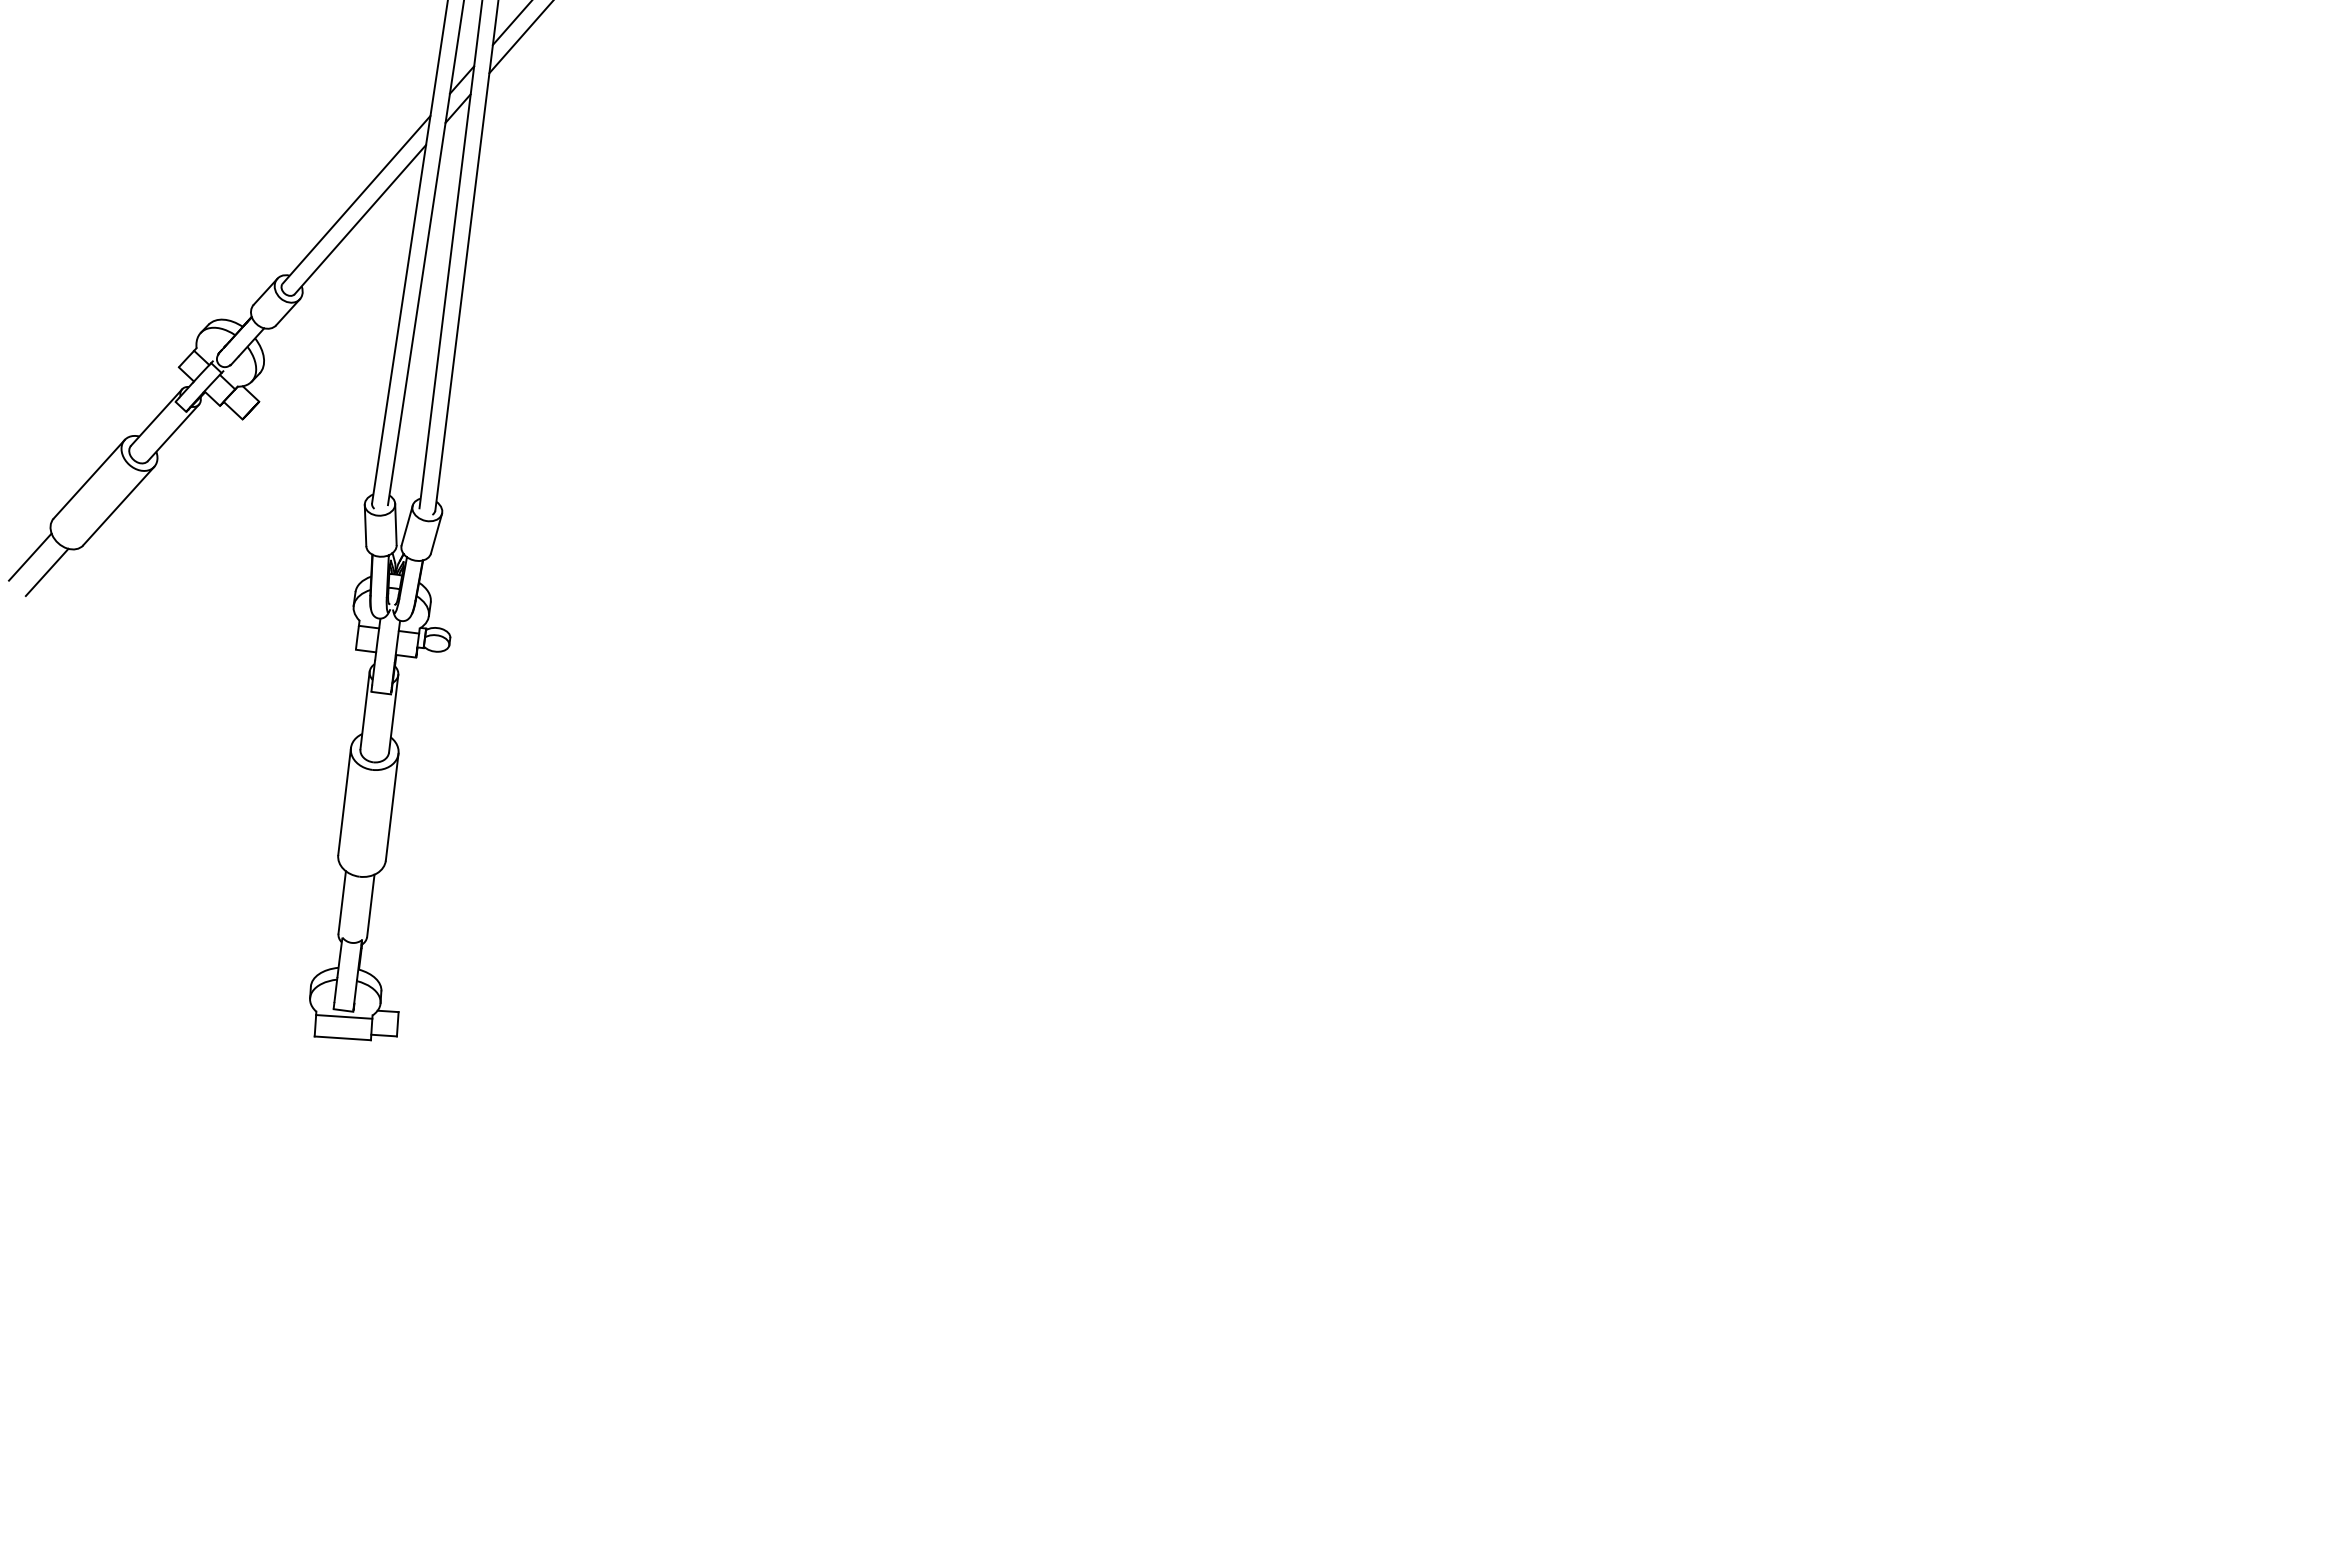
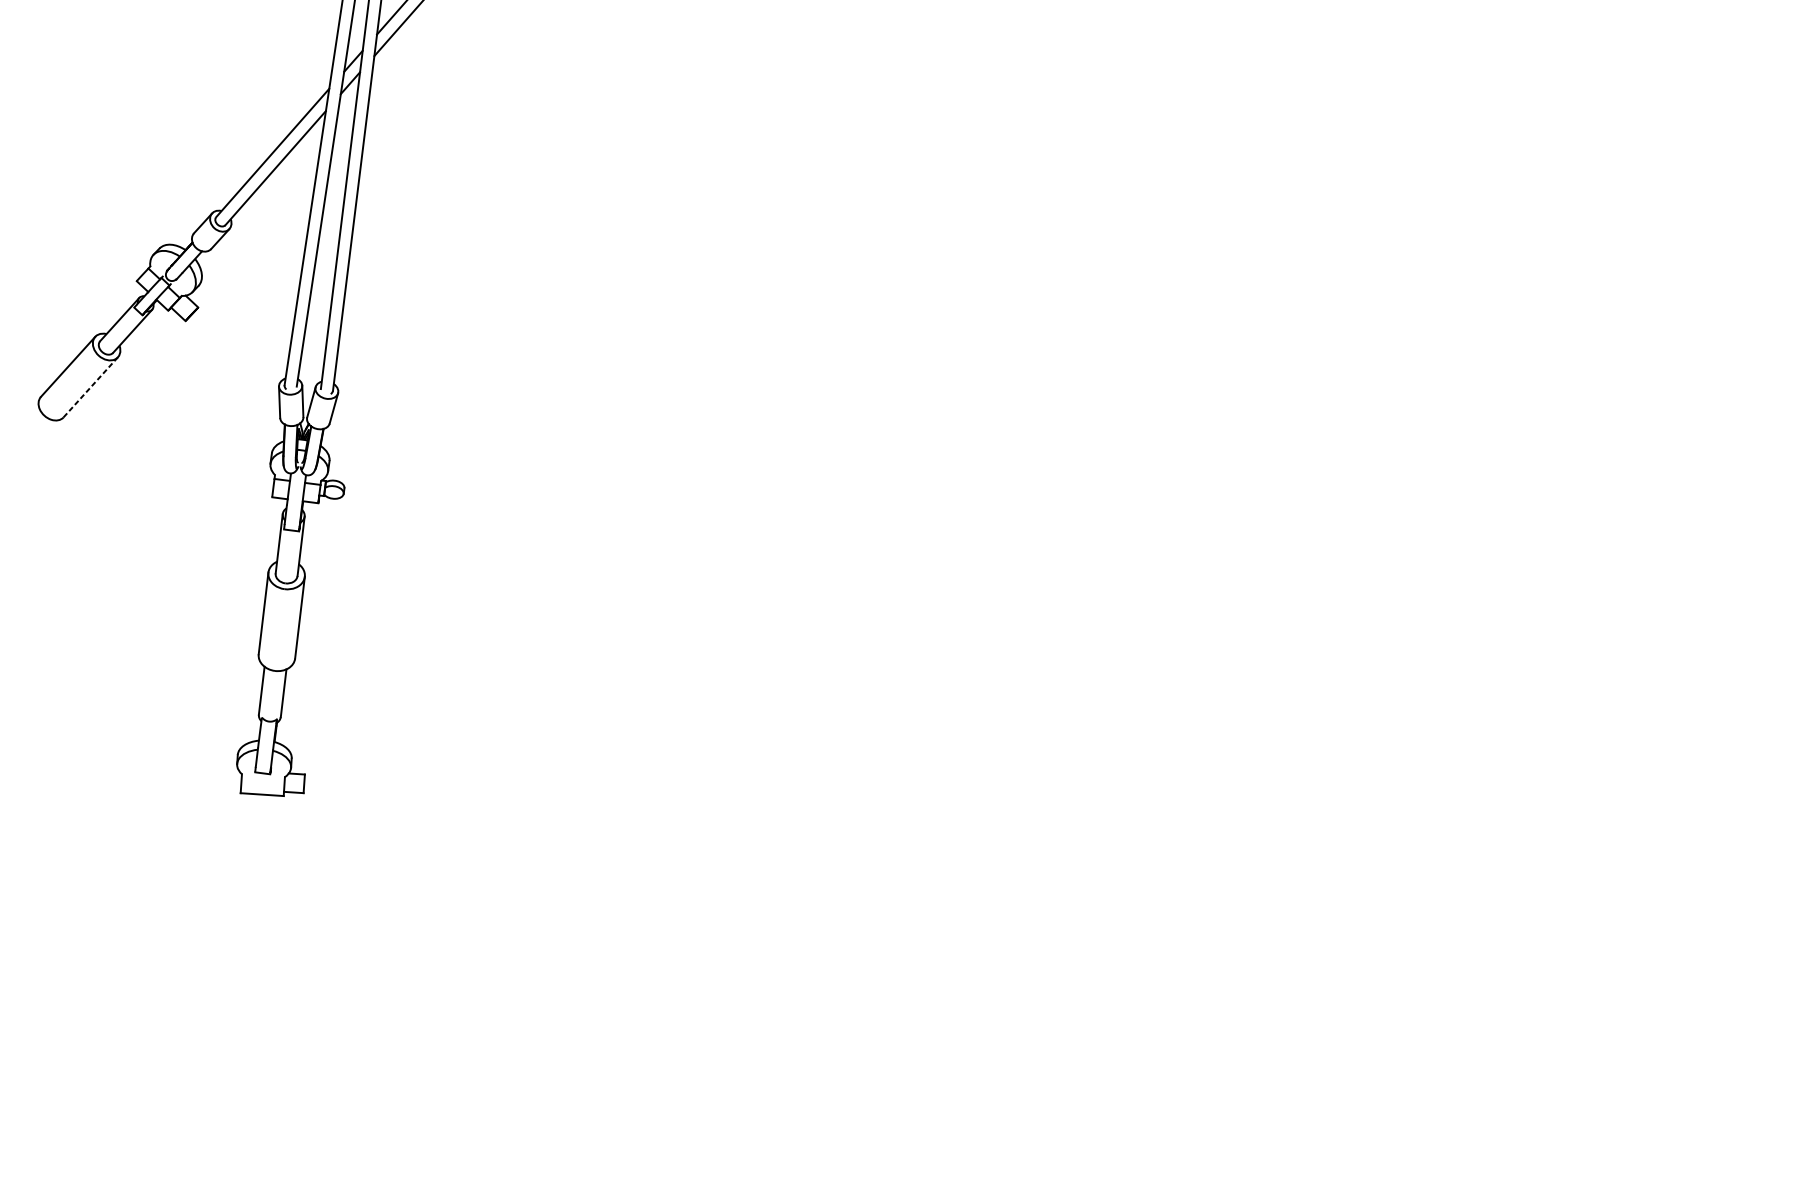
line: (118, 506) -> (90, 387), solid -> dashed
line: (30, 556) -> (23, 425), removed
line: (46, 572) -> (35, 438), removed
line: (344, 1016) -> (263, 777), removed

